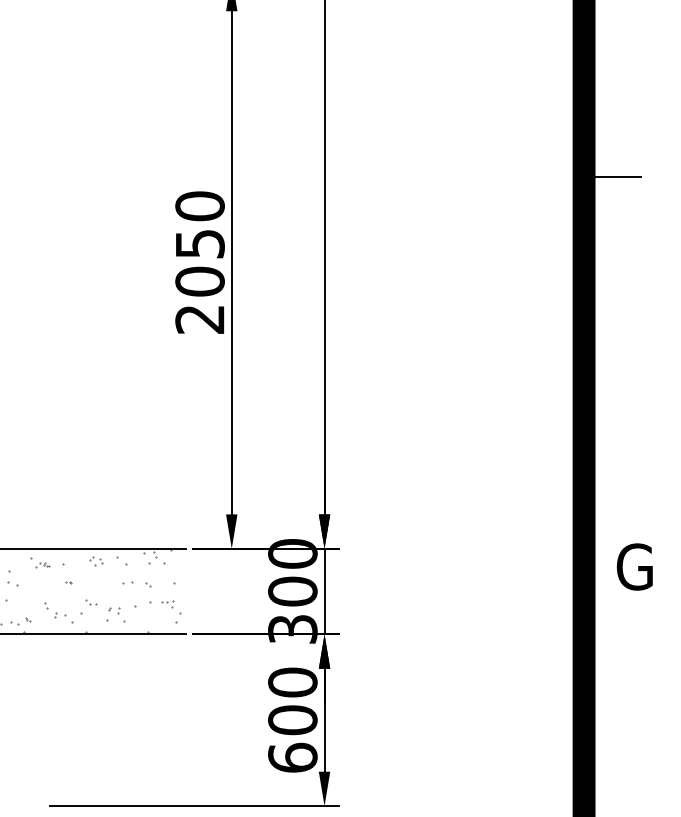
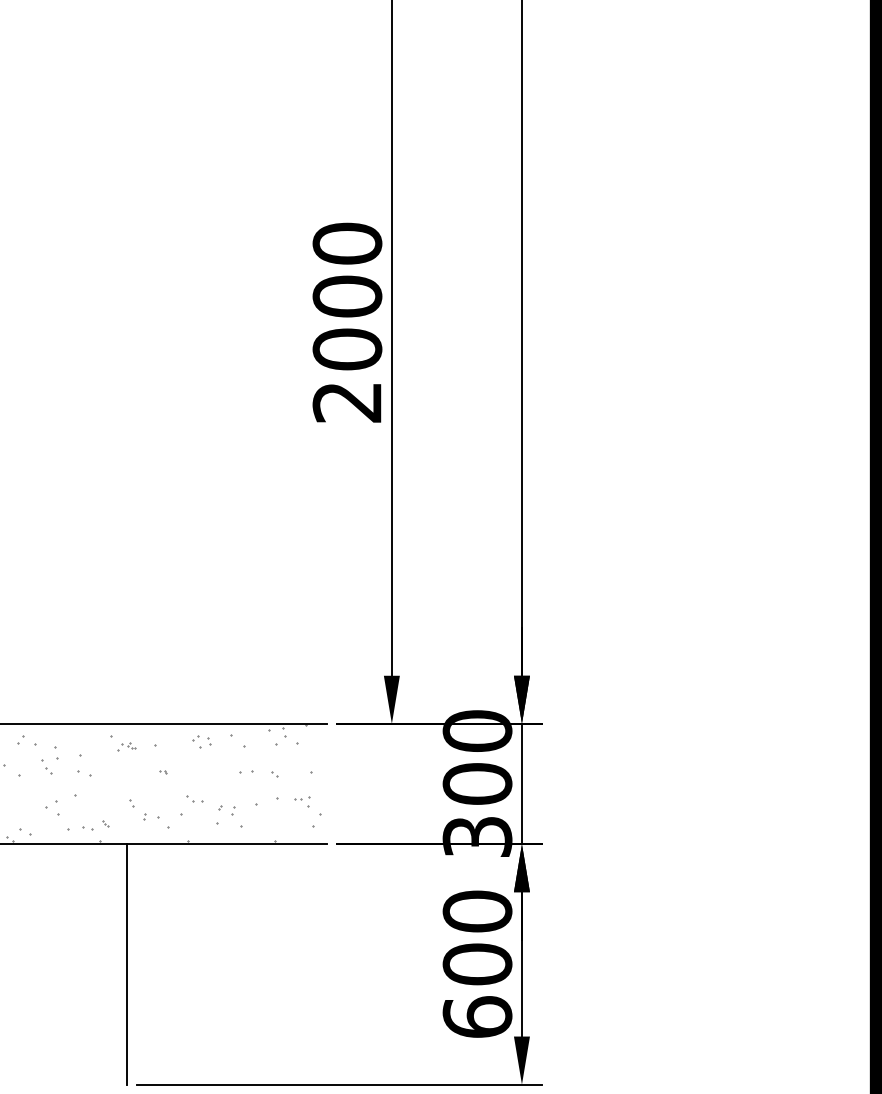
text: (199, 243) -> (346, 295), 2050 -> 2000
line: (42, 720) -> (126, 964), added

